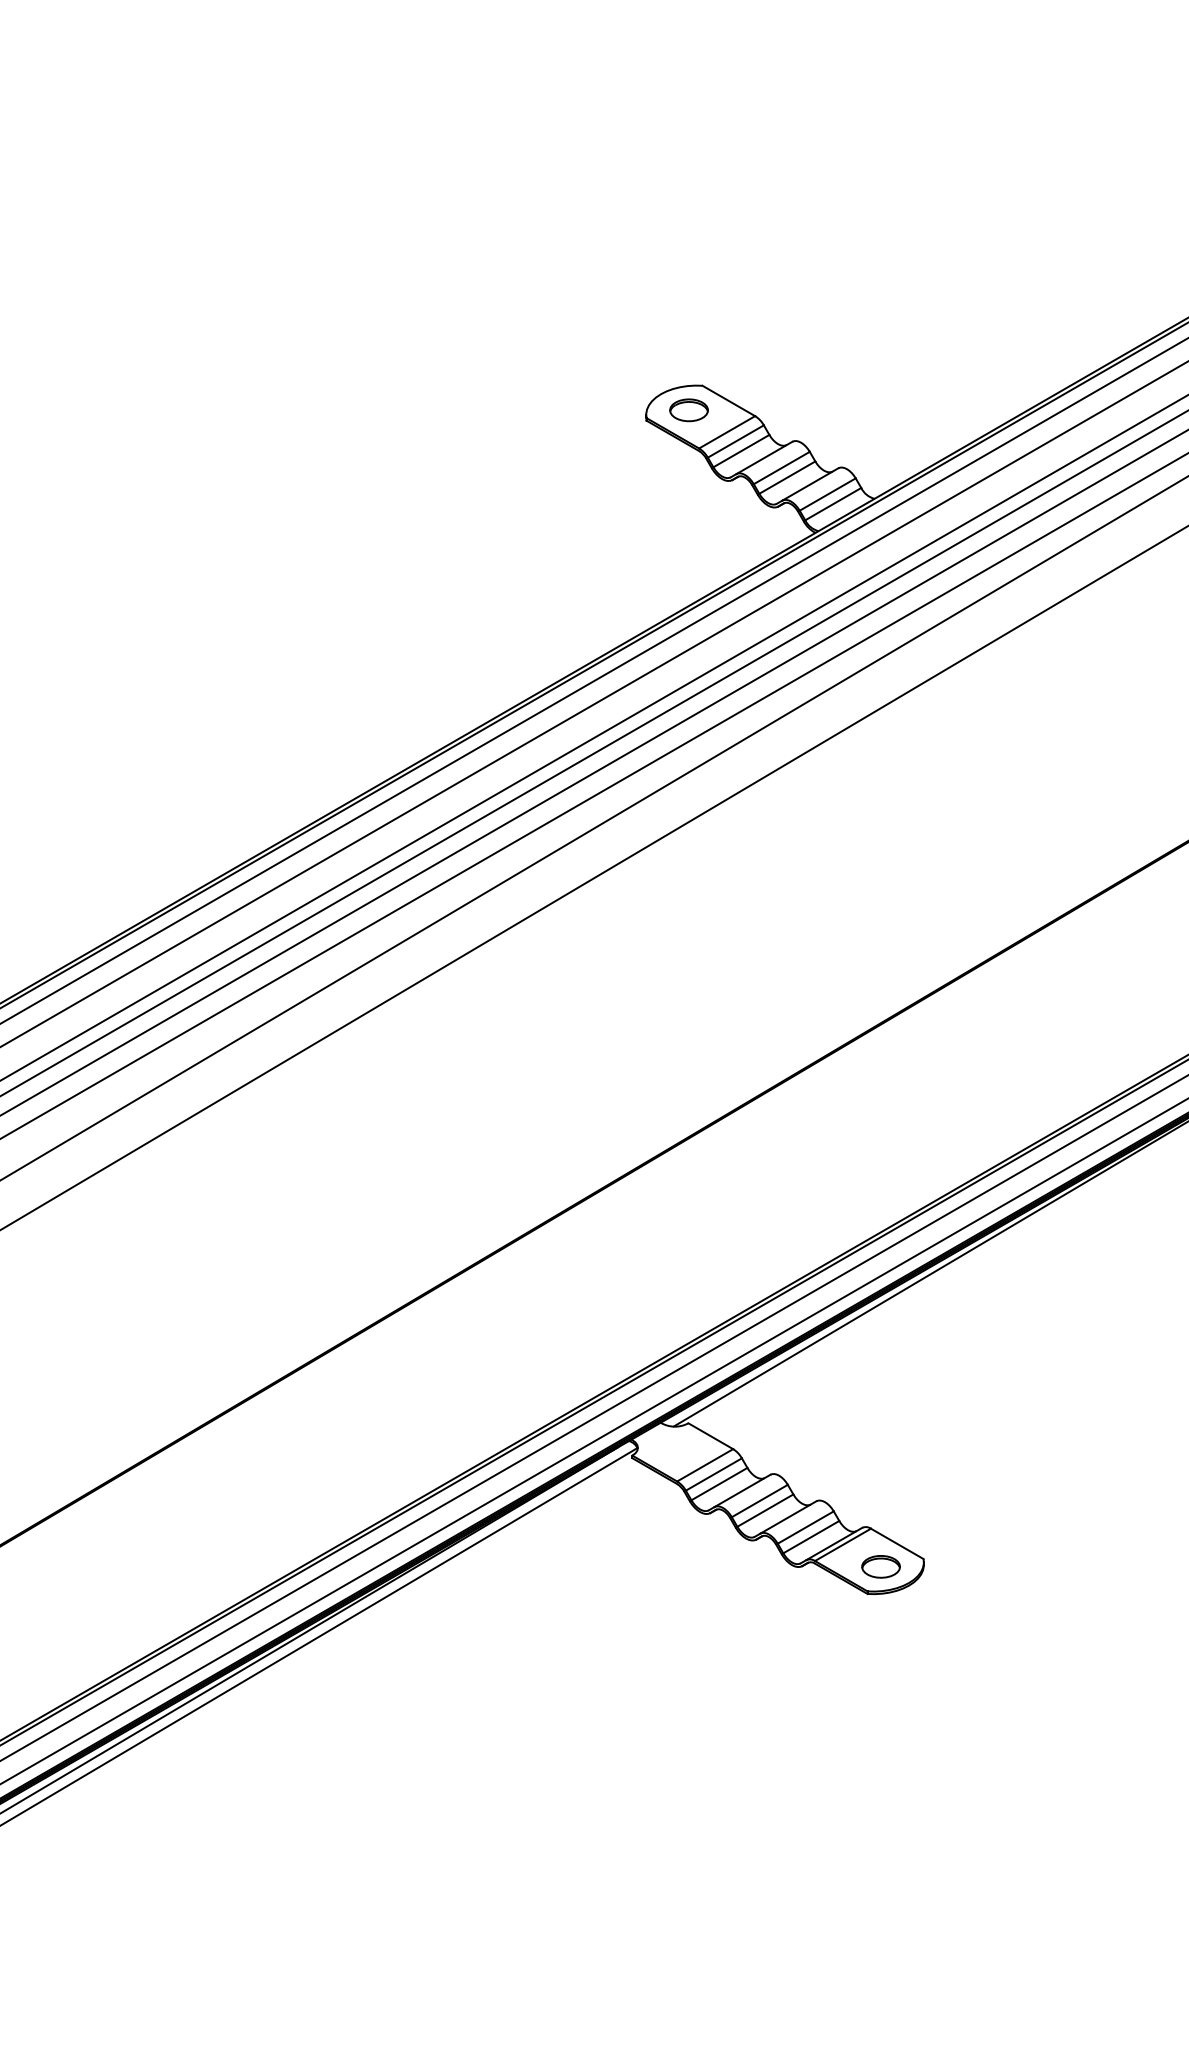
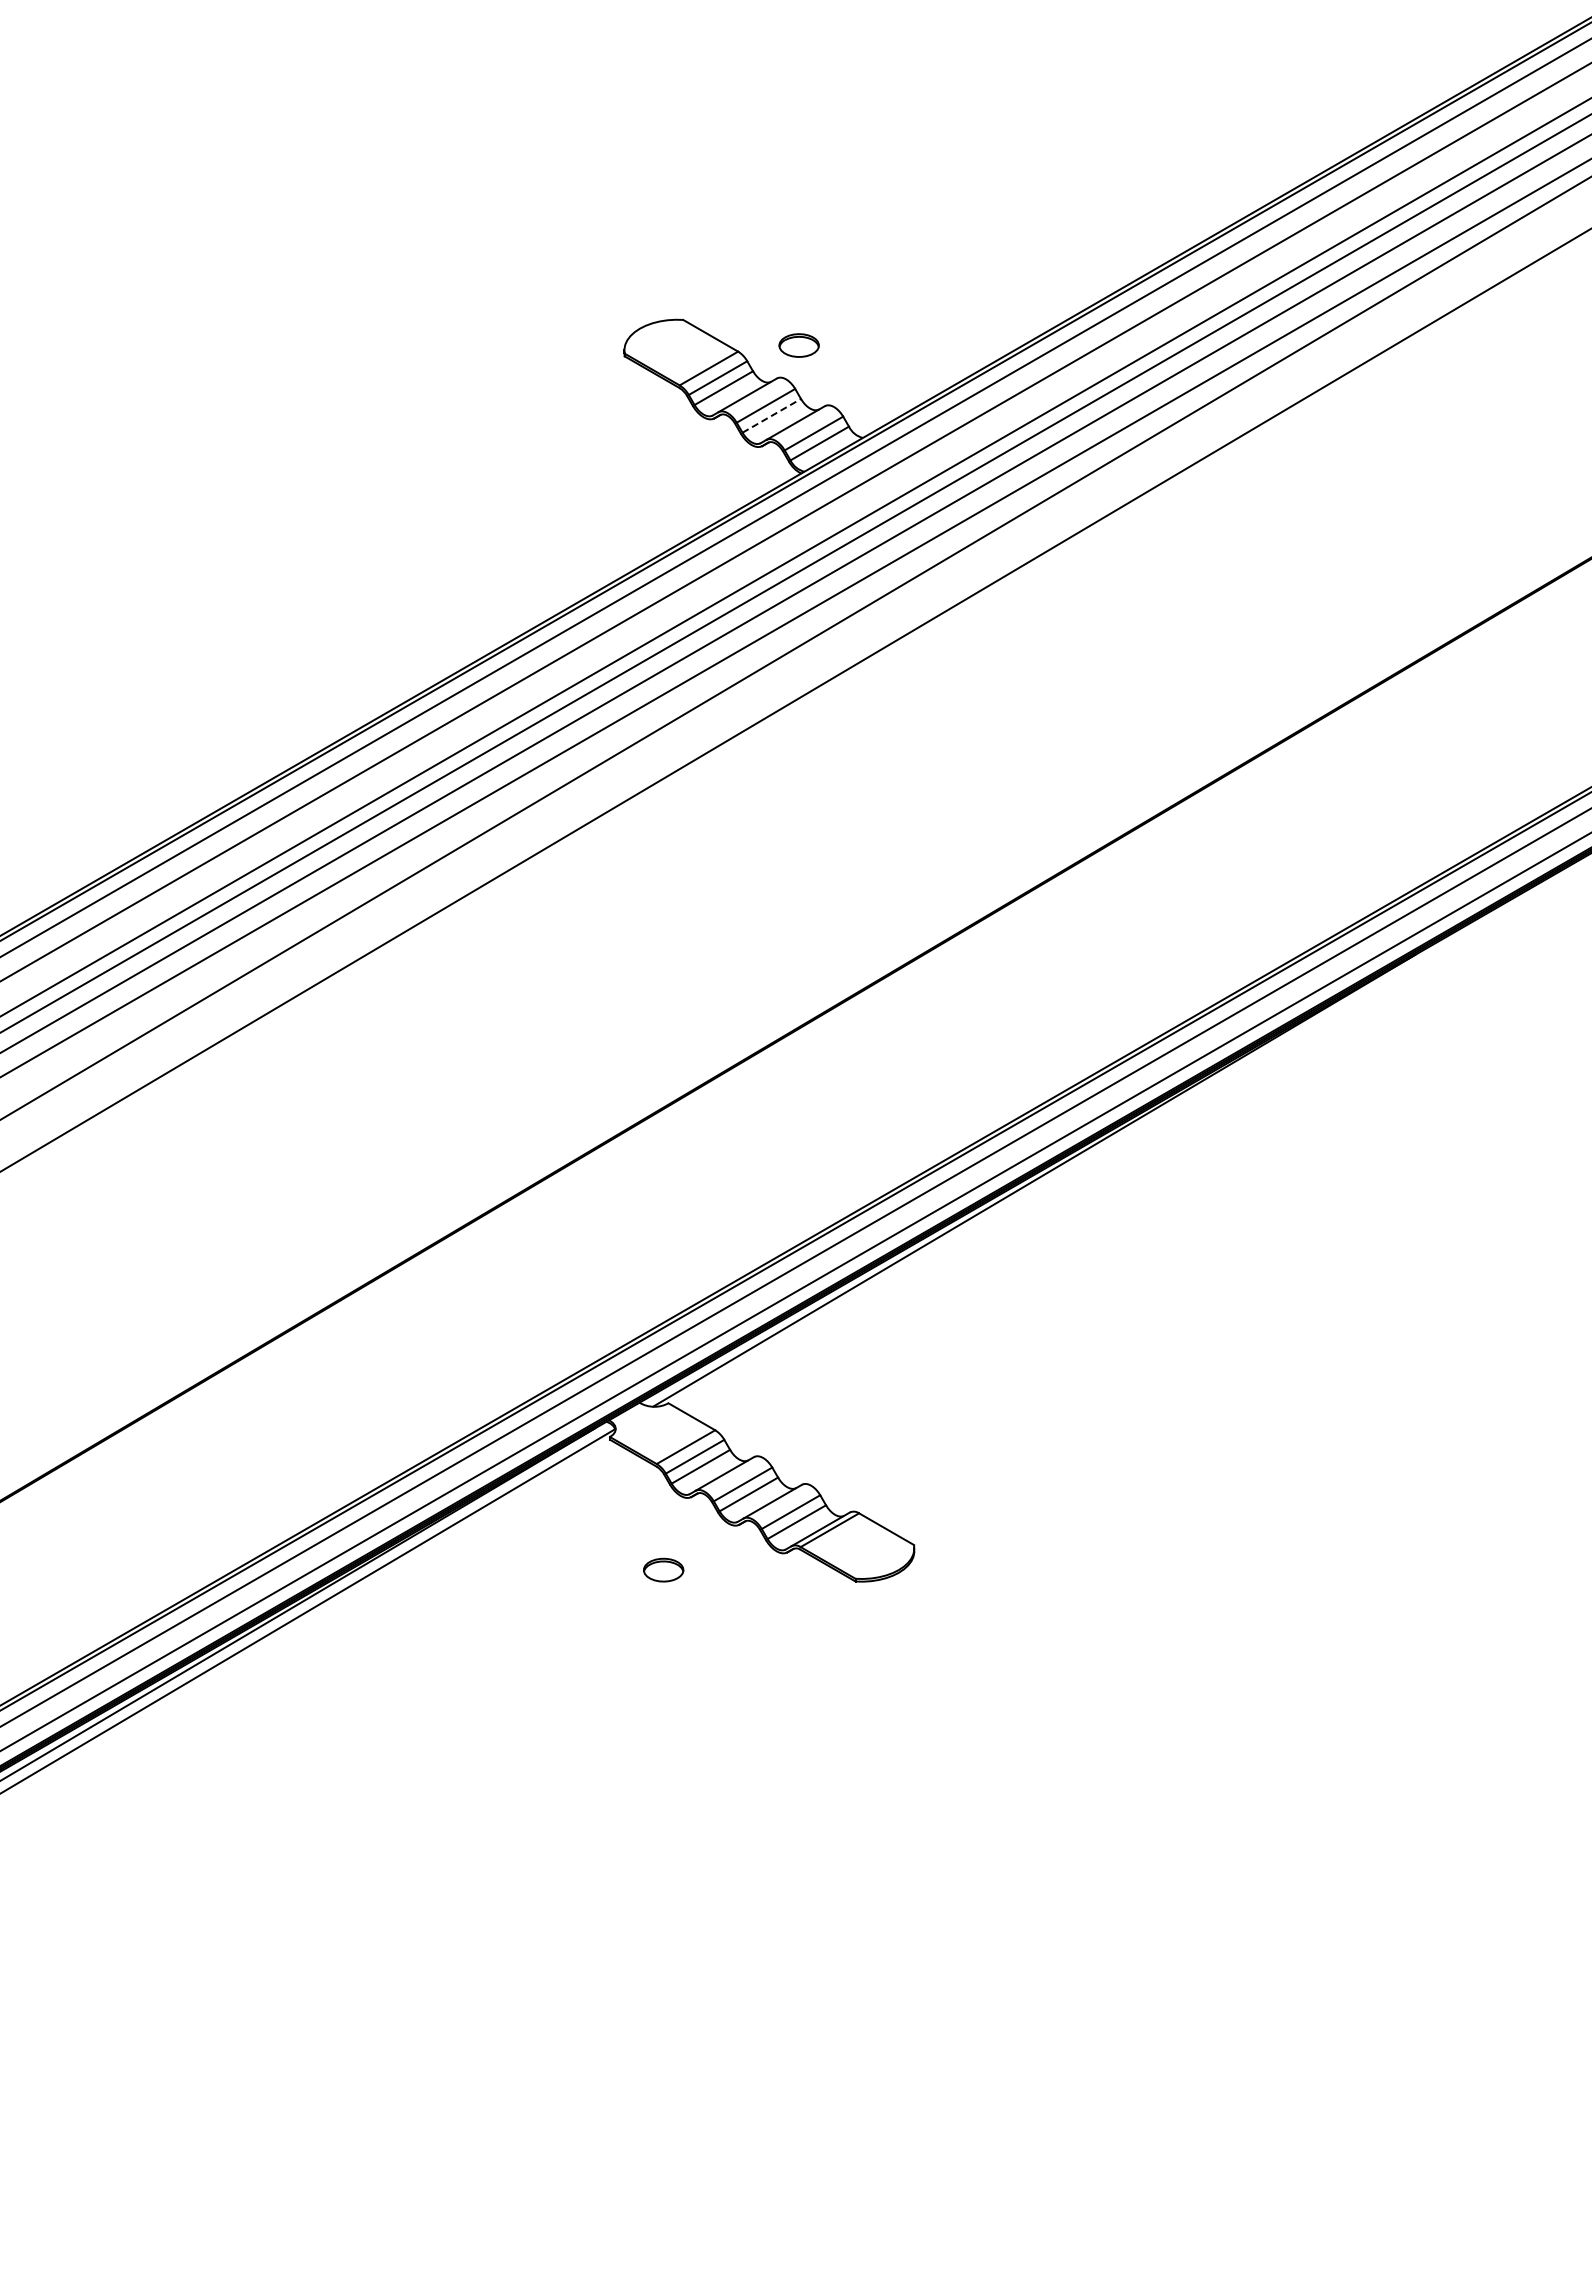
part: (688, 410) -> (798, 345), moved
line: (787, 477) -> (771, 415), solid -> dashed
part: (880, 1566) -> (663, 1569), moved

